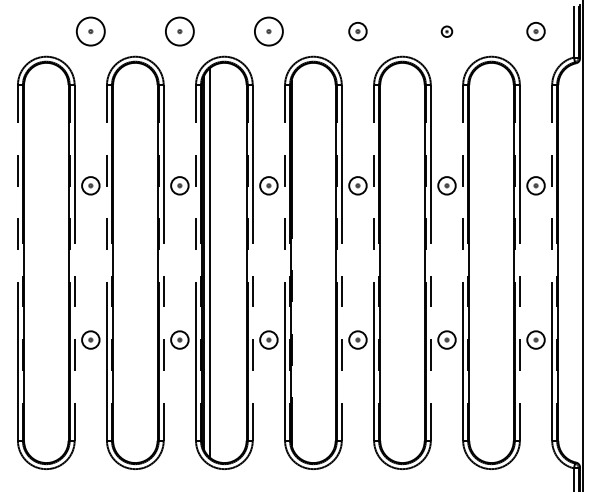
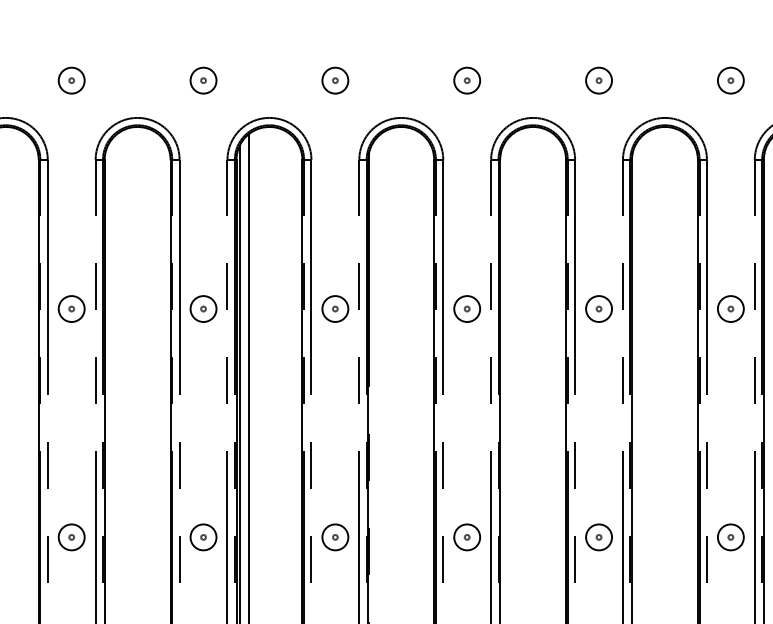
circle: (90, 31) -> (71, 80), size x0.62
circle: (179, 31) -> (202, 80), size x0.62
circle: (268, 31) -> (334, 80), size x0.62
part: (446, 31) -> (598, 80), size x1.67

